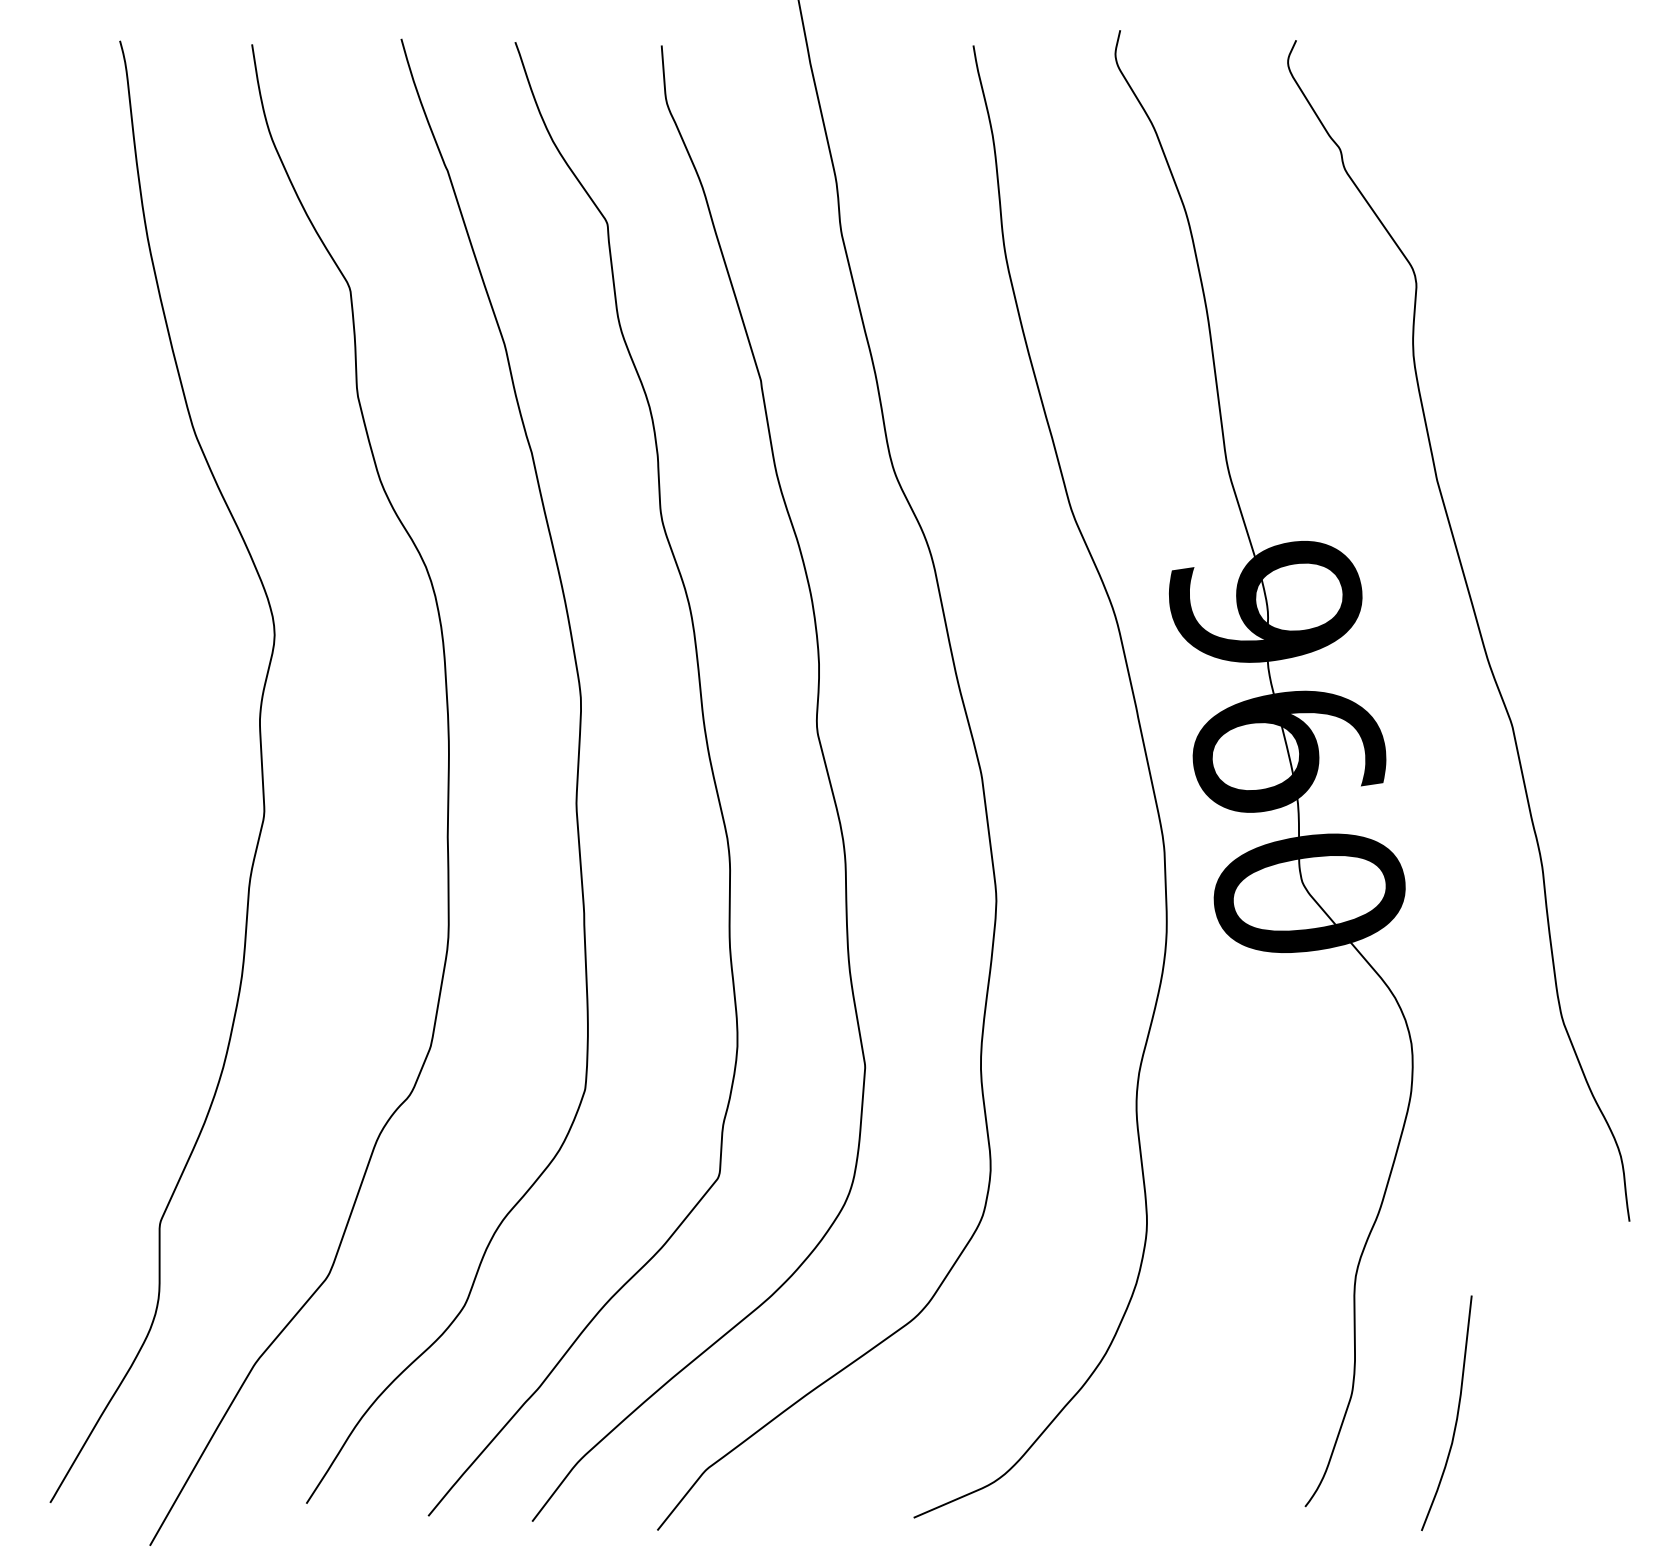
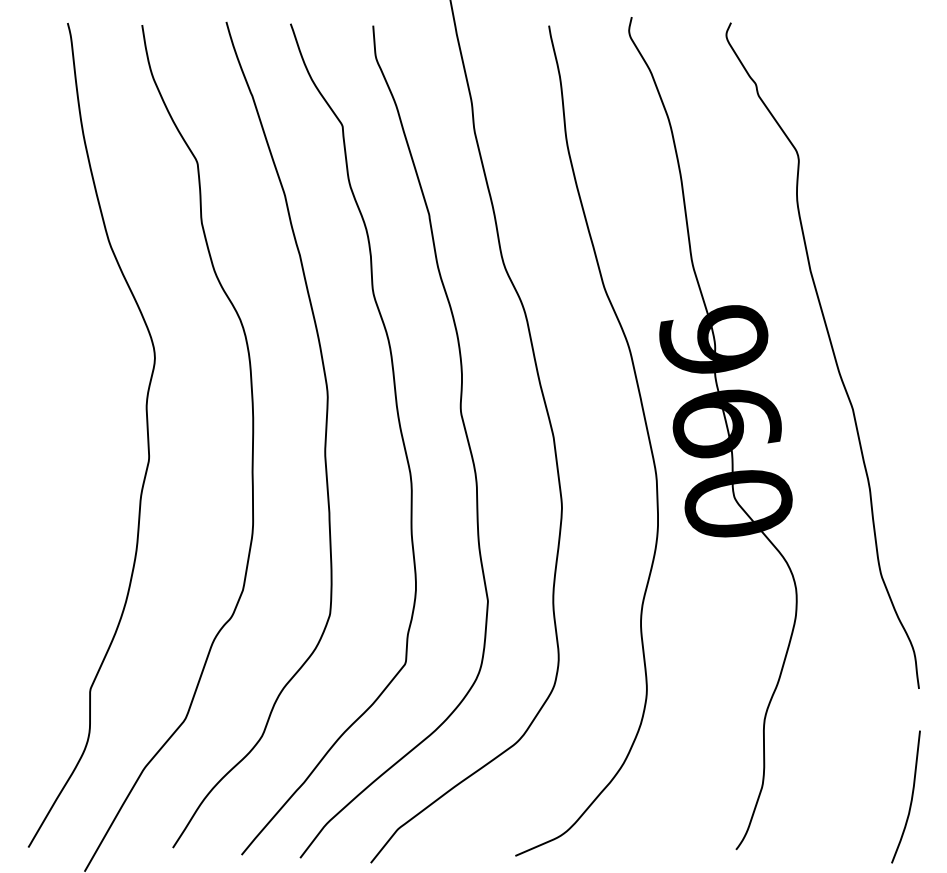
curve: (1456, 1412) -> (911, 796), moved

